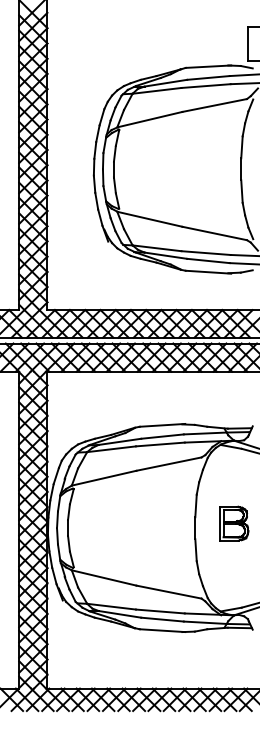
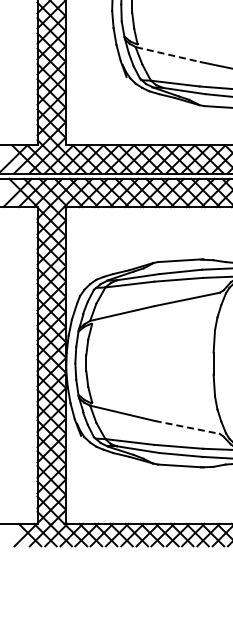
line: (150, 219) -> (168, 54), solid -> dashed
line: (169, 592) -> (187, 427), solid -> dashed

